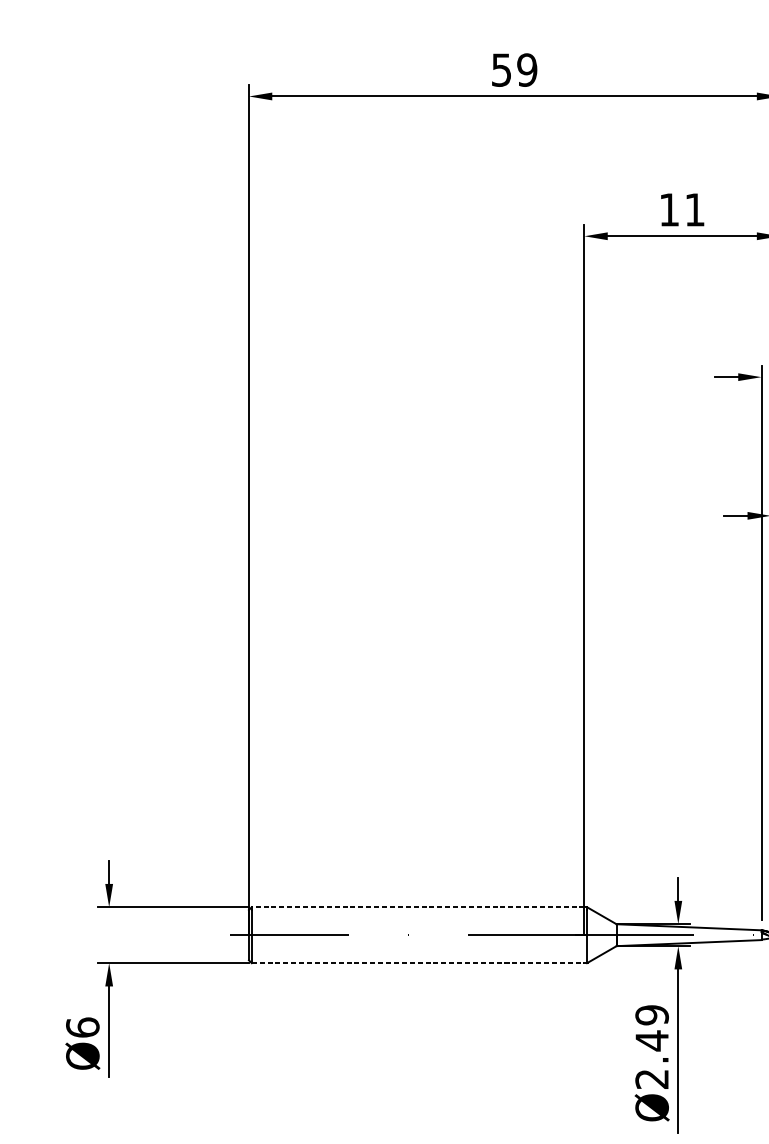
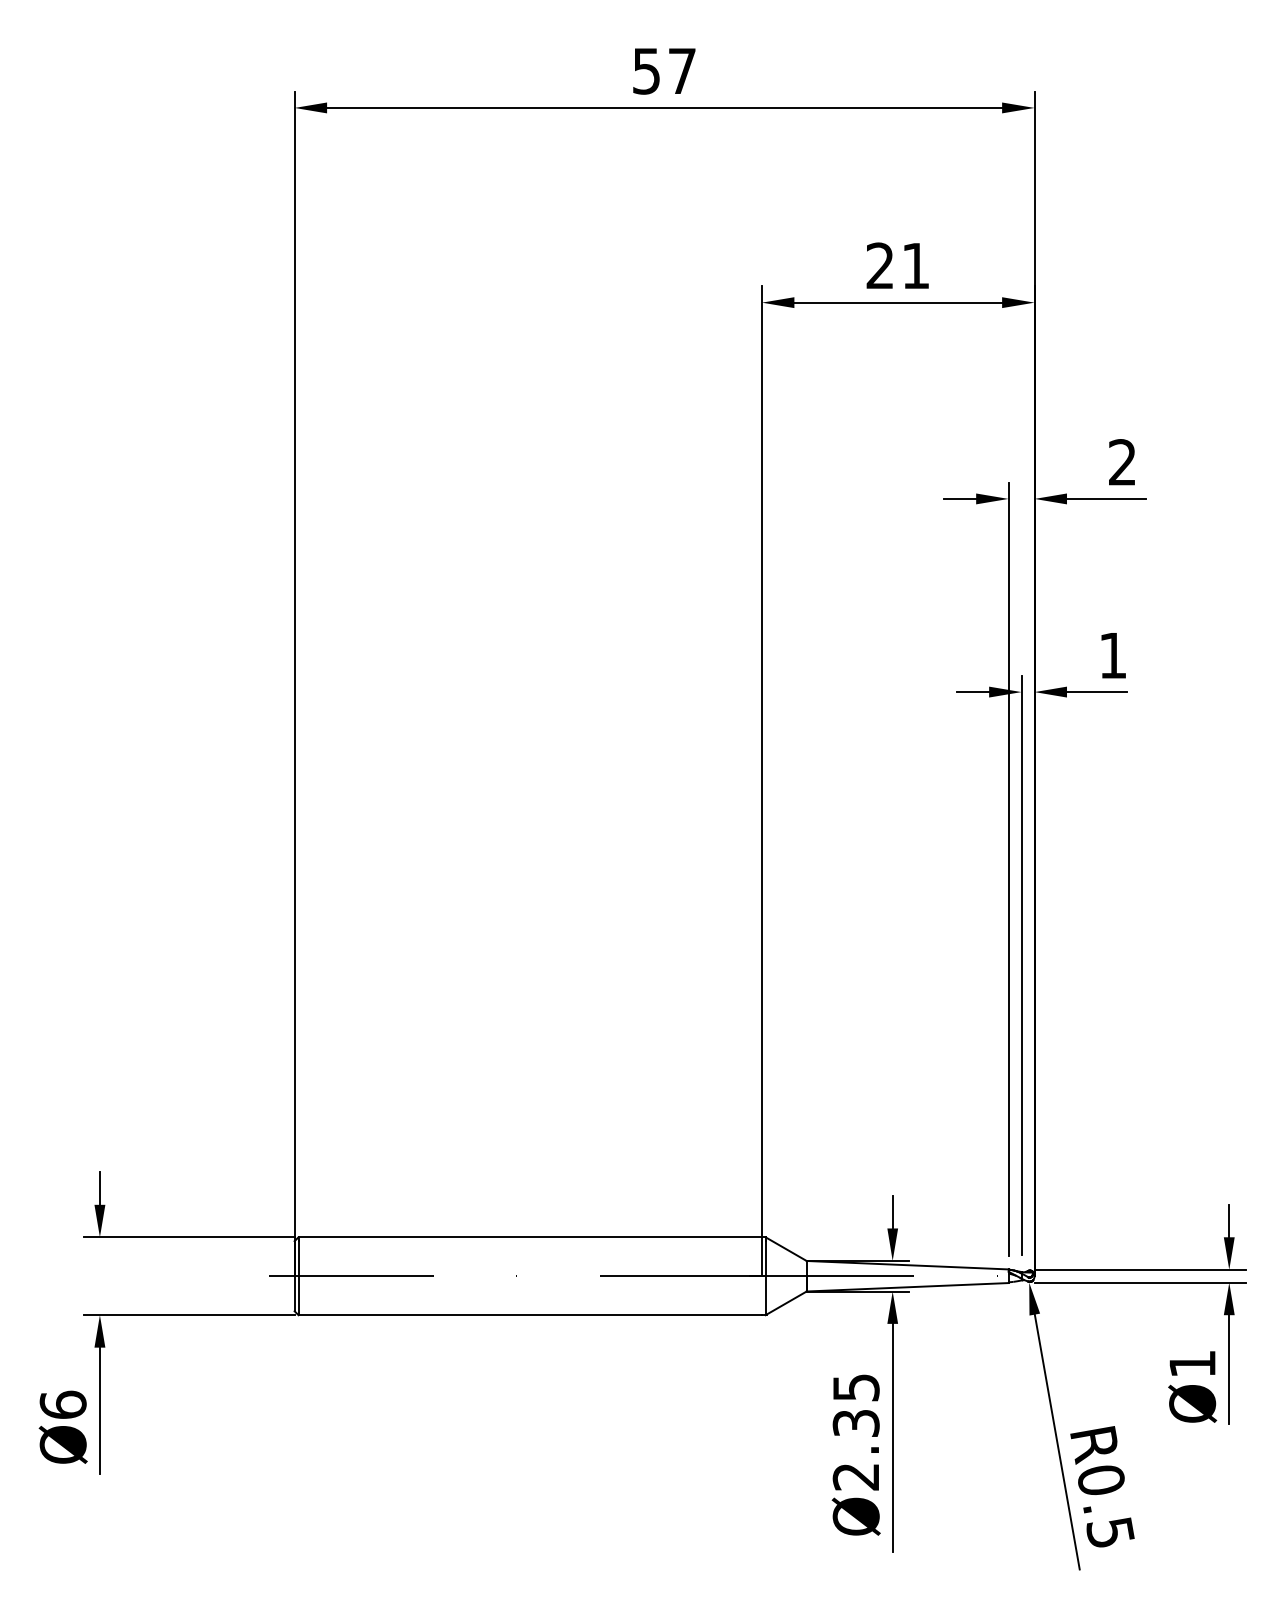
text: (527, 69) -> (682, 70), 59 -> 57
text: (668, 209) -> (879, 265), 11 -> 21
line: (418, 907) -> (530, 1237), dashed -> solid
line: (418, 963) -> (530, 1315), dashed -> solid
text: (651, 1027) -> (855, 1405), Ø2.49 -> Ø2.35

